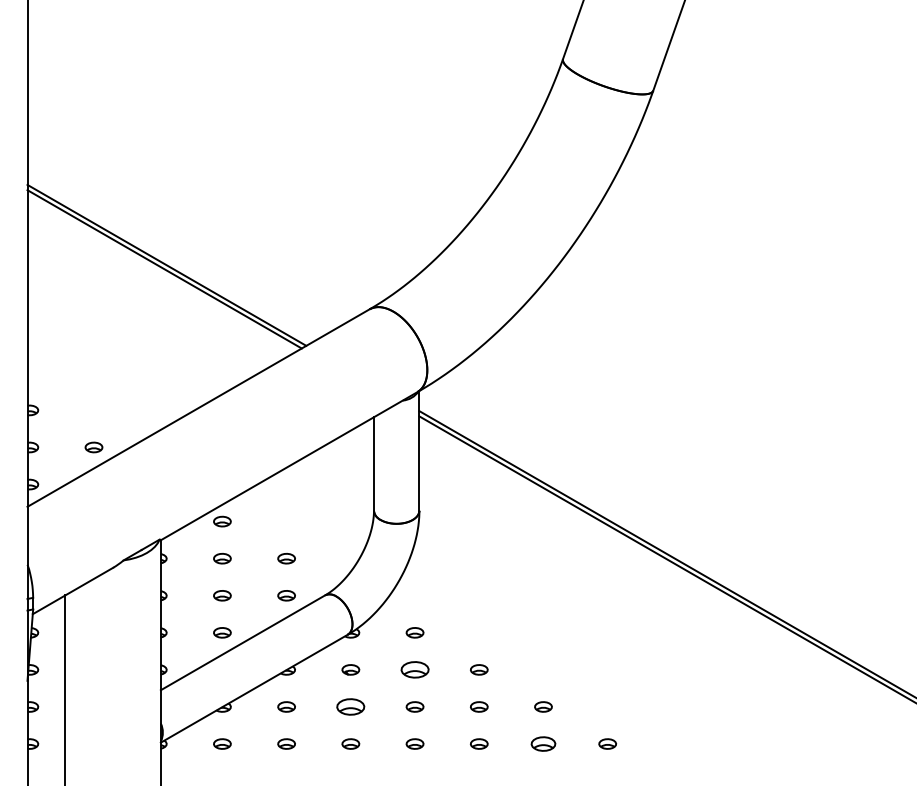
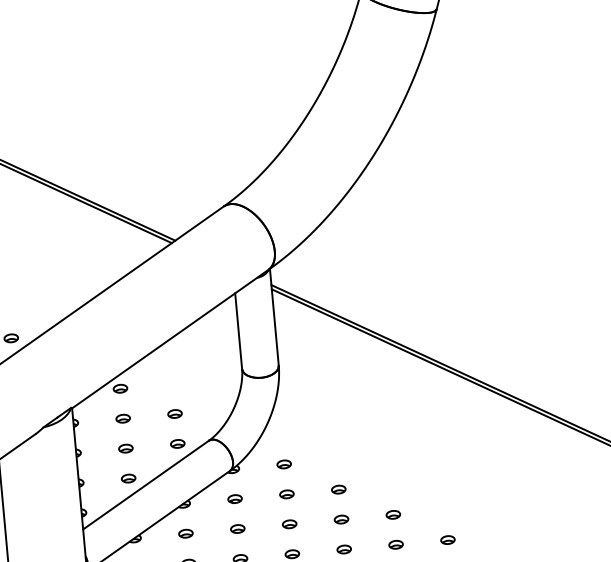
part: (414, 669) -> (286, 494), size x0.62
part: (350, 706) -> (237, 528), size x0.62
part: (543, 743) -> (396, 544), size x0.71

